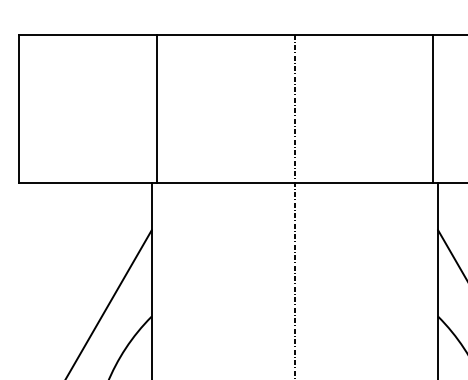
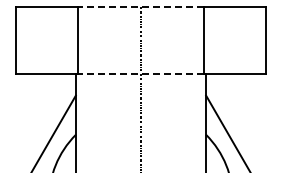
line: (296, 34) -> (141, 6), solid -> dashed
line: (296, 181) -> (141, 73), solid -> dashed

